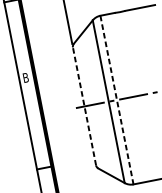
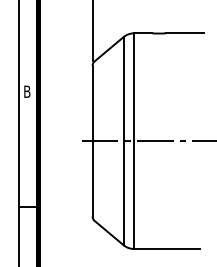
line: (117, 100) -> (134, 141), dashed -> solid
line: (84, 105) -> (92, 140), dashed -> solid

